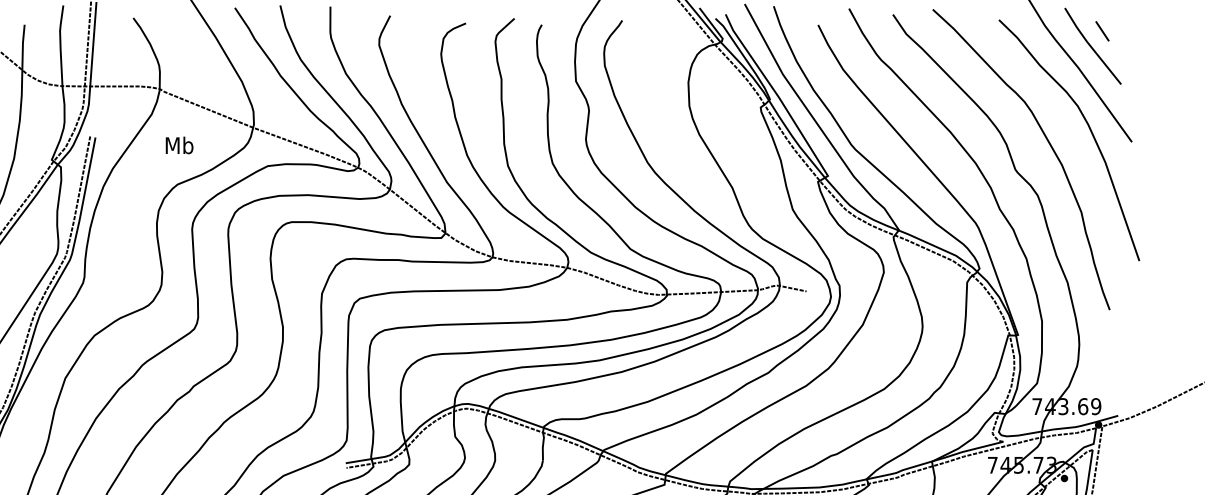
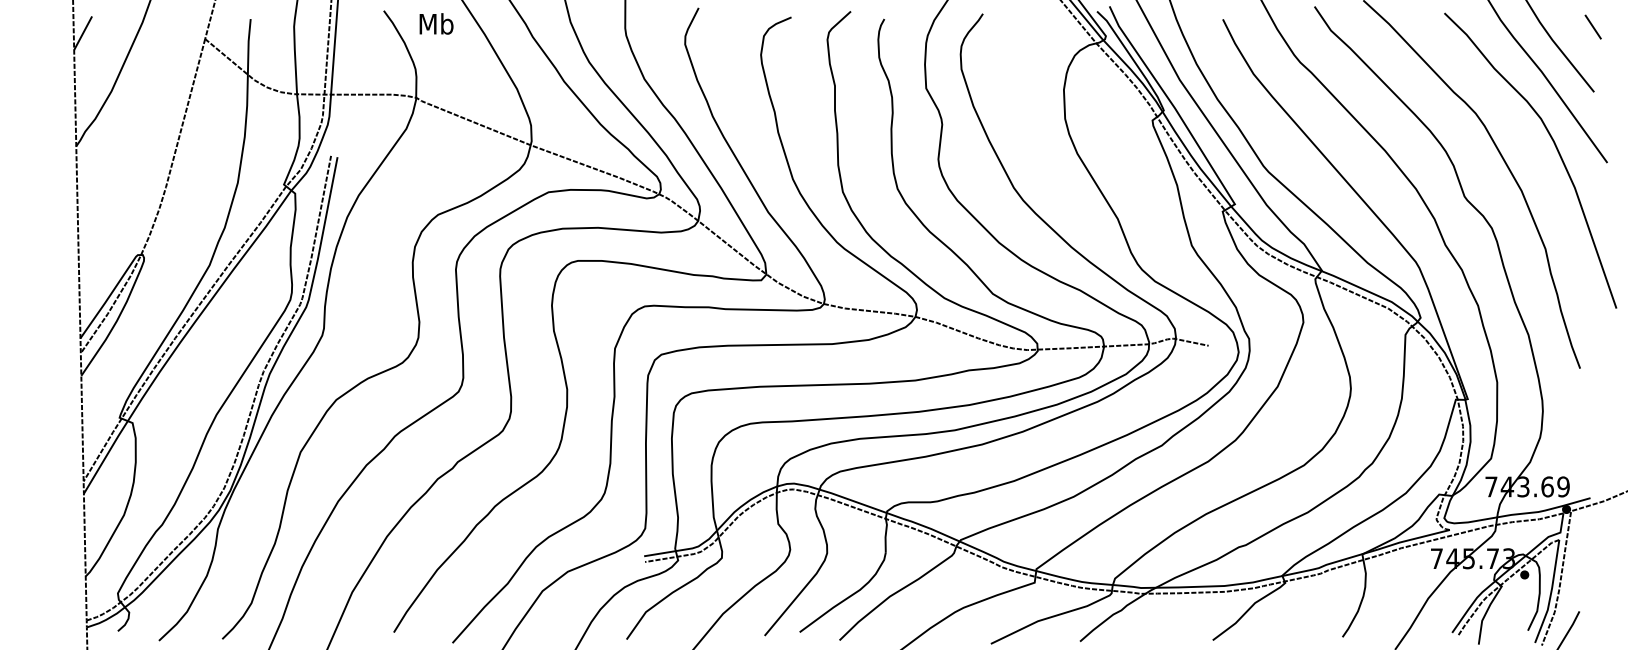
line: (1101, 30) -> (1592, 26), moved
text: (179, 145) -> (436, 23), moved

